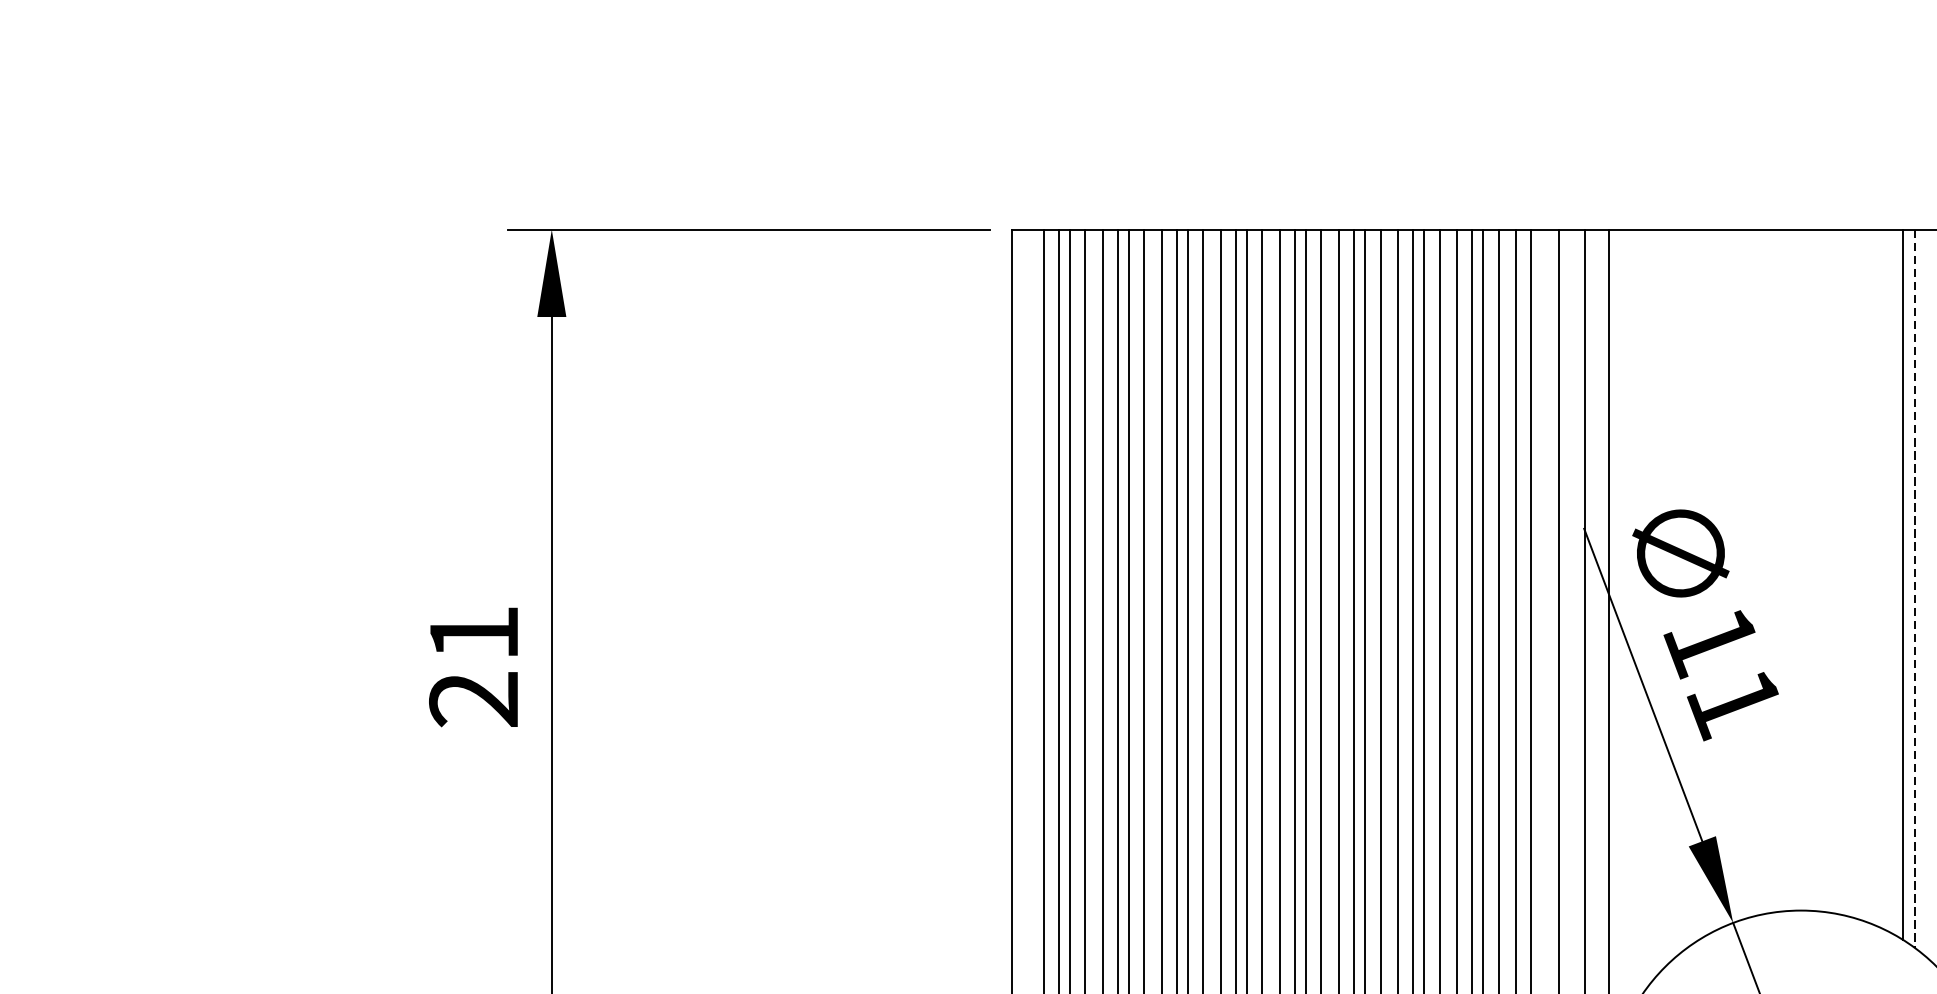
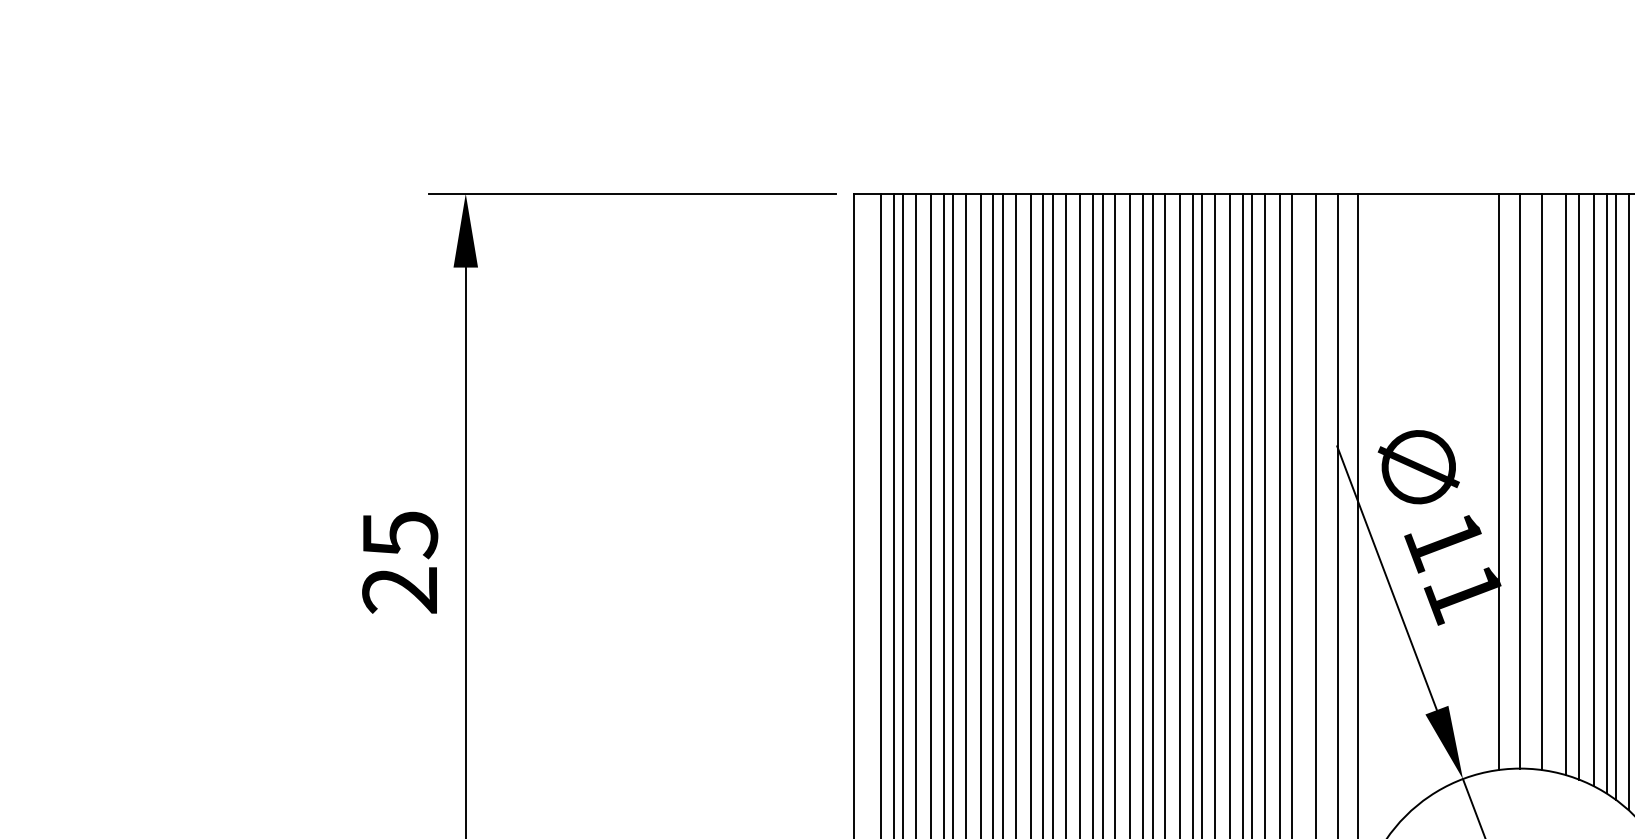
line: (1801, 569) -> (1520, 480), added
line: (1775, 570) -> (1498, 481), added
line: (1826, 570) -> (1541, 481), added
line: (1855, 574) -> (1566, 484), added
line: (1871, 576) -> (1579, 486), added
line: (1887, 579) -> (1593, 489), added
line: (1915, 589) -> (1616, 497), dashed -> solid
line: (1929, 594) -> (1628, 501), added
text: (474, 634) -> (400, 535), 21 -> 25

